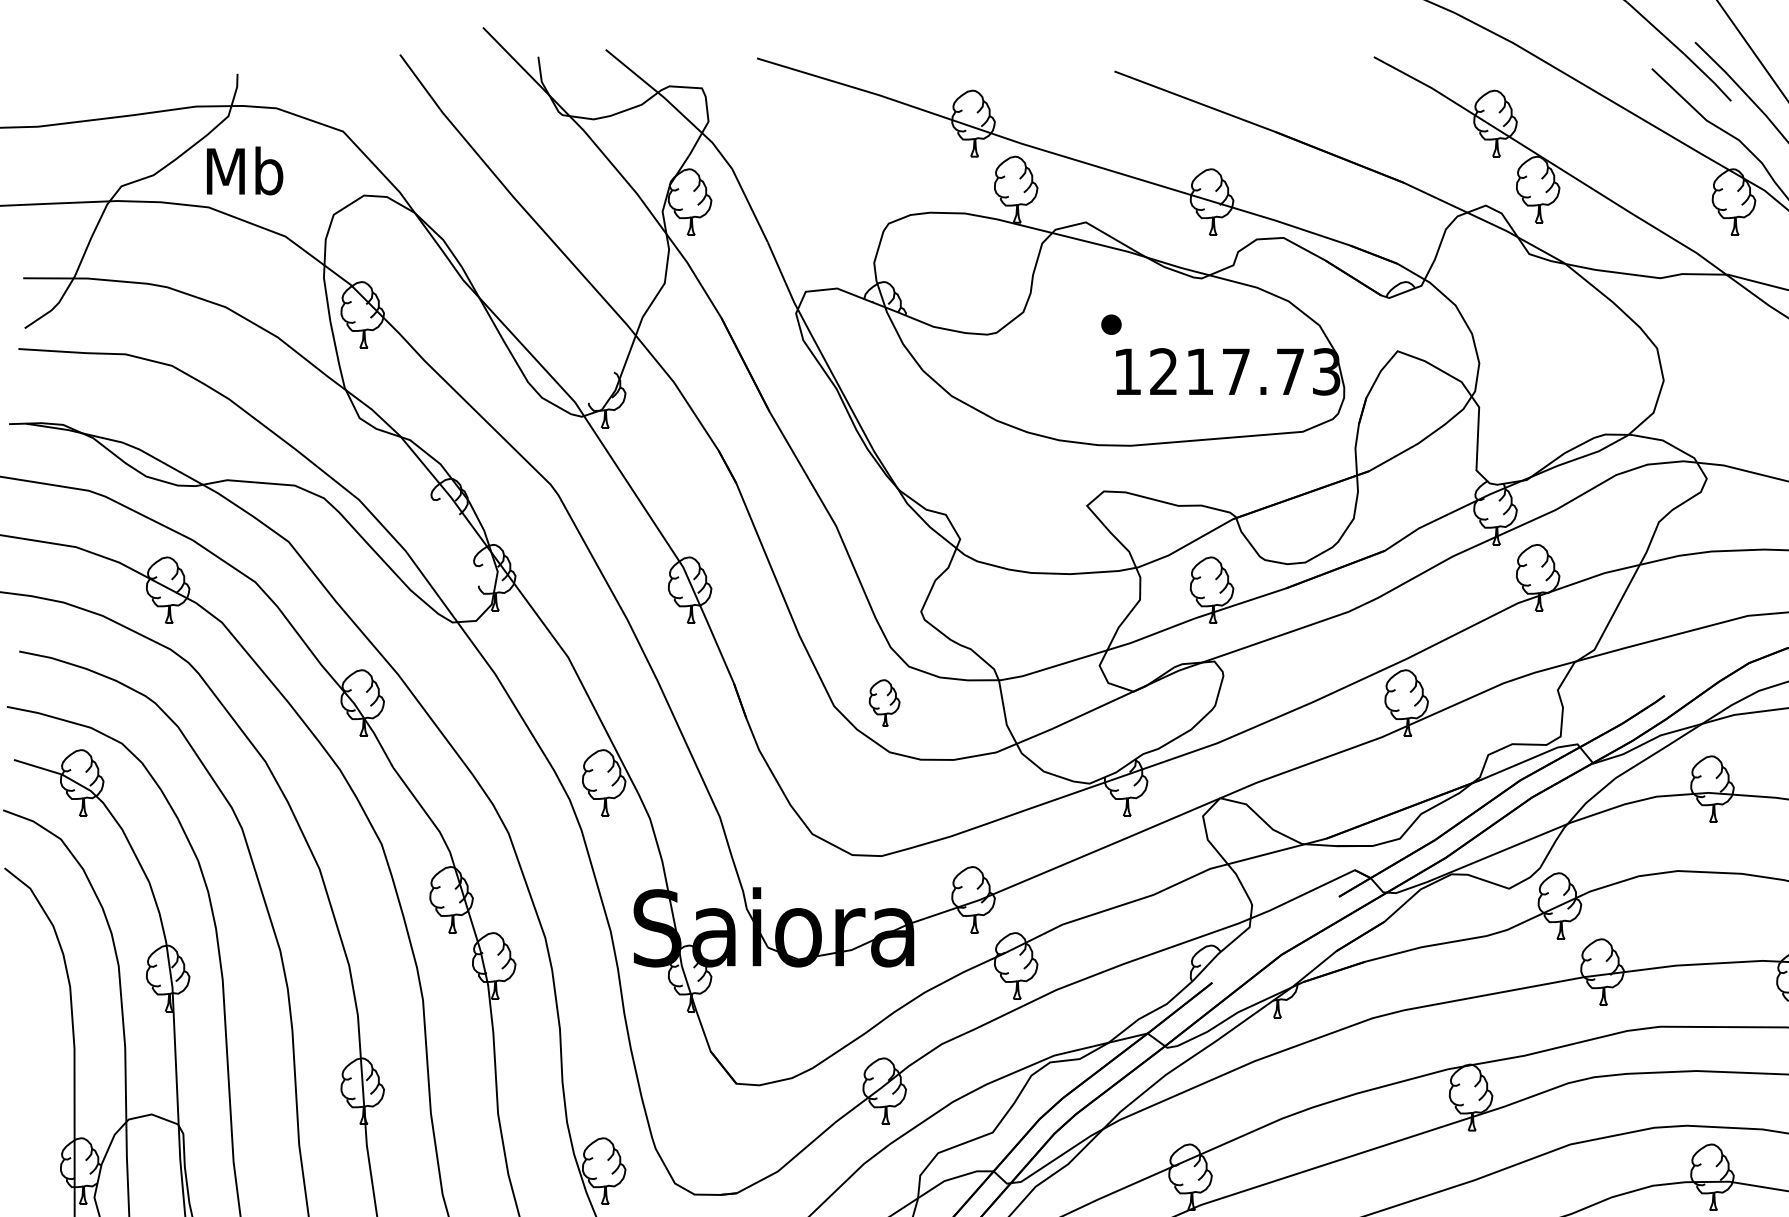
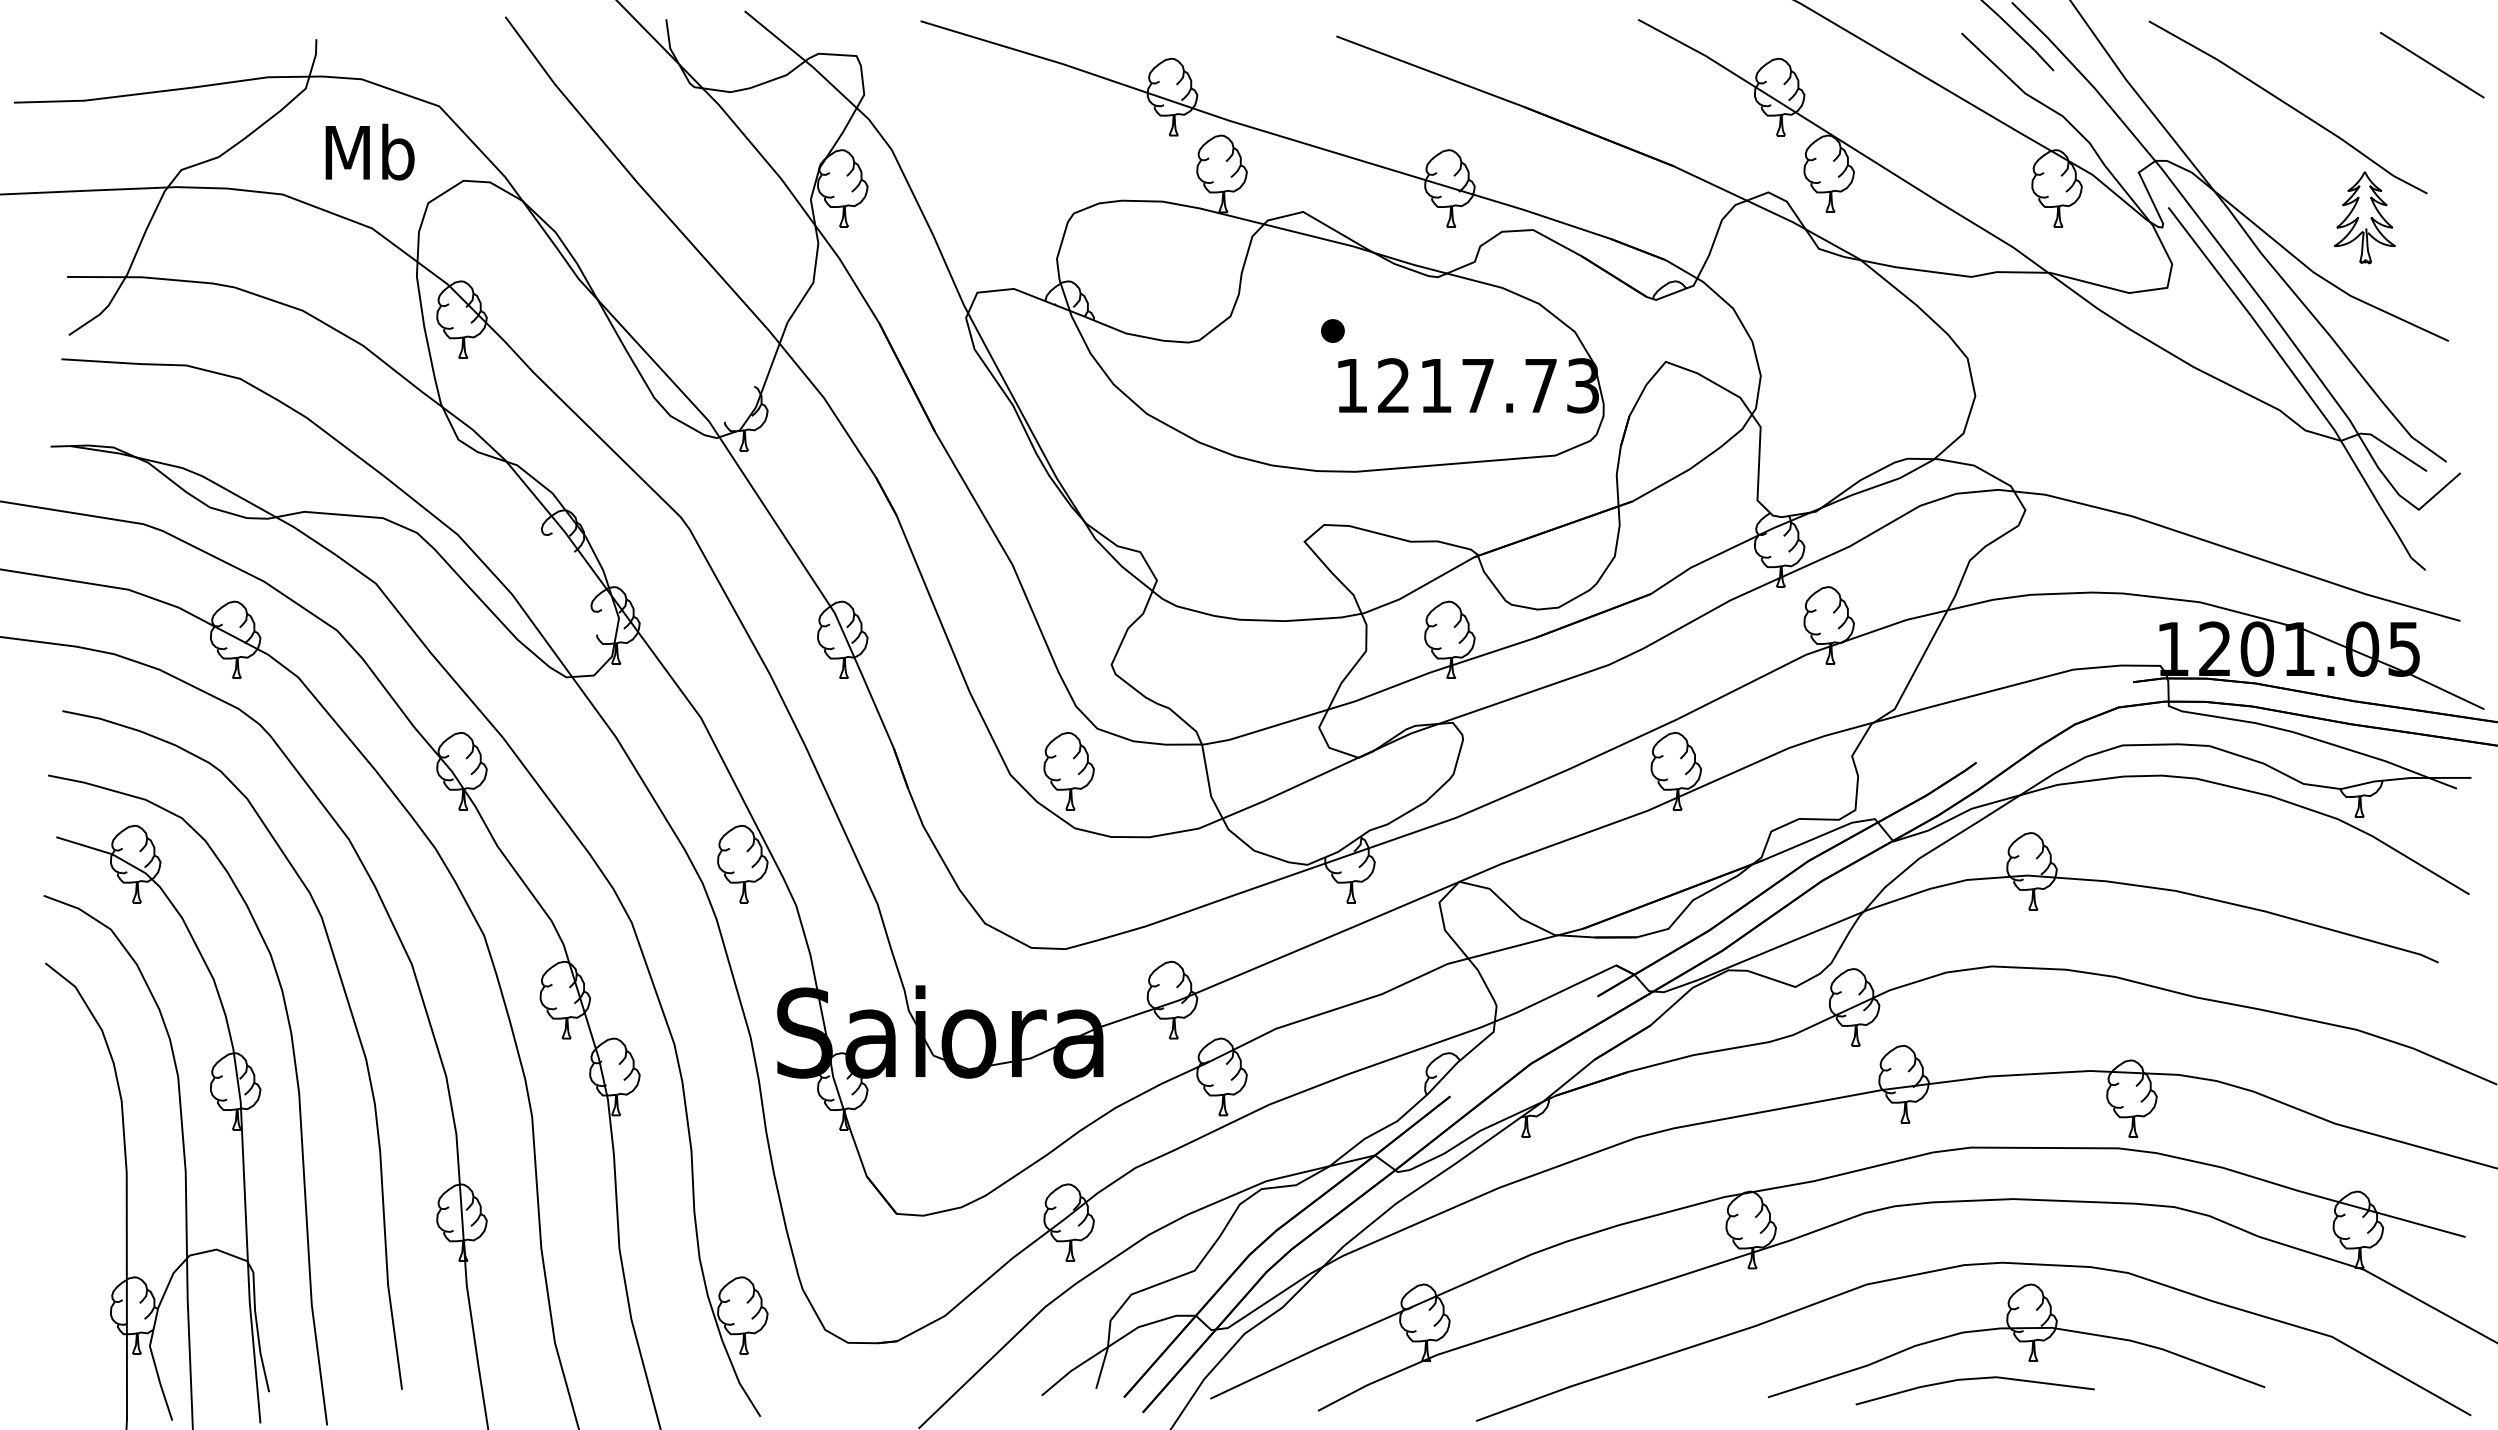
text: (244, 170) -> (369, 151), moved
part: (884, 703) -> (1068, 771), size x1.43

